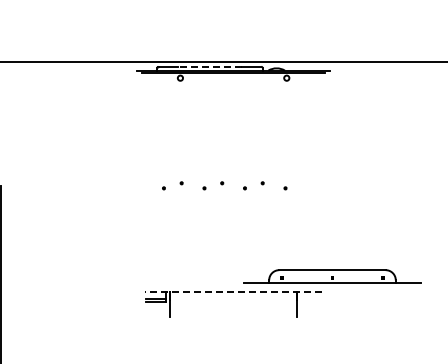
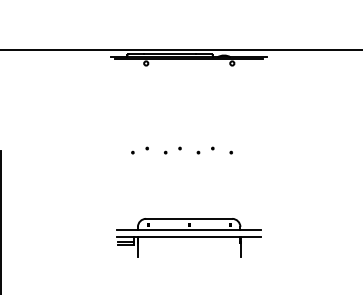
line: (209, 66) -> (169, 54), dashed -> solid
part: (332, 276) -> (189, 223), moved
line: (233, 292) -> (189, 236), dashed -> solid

